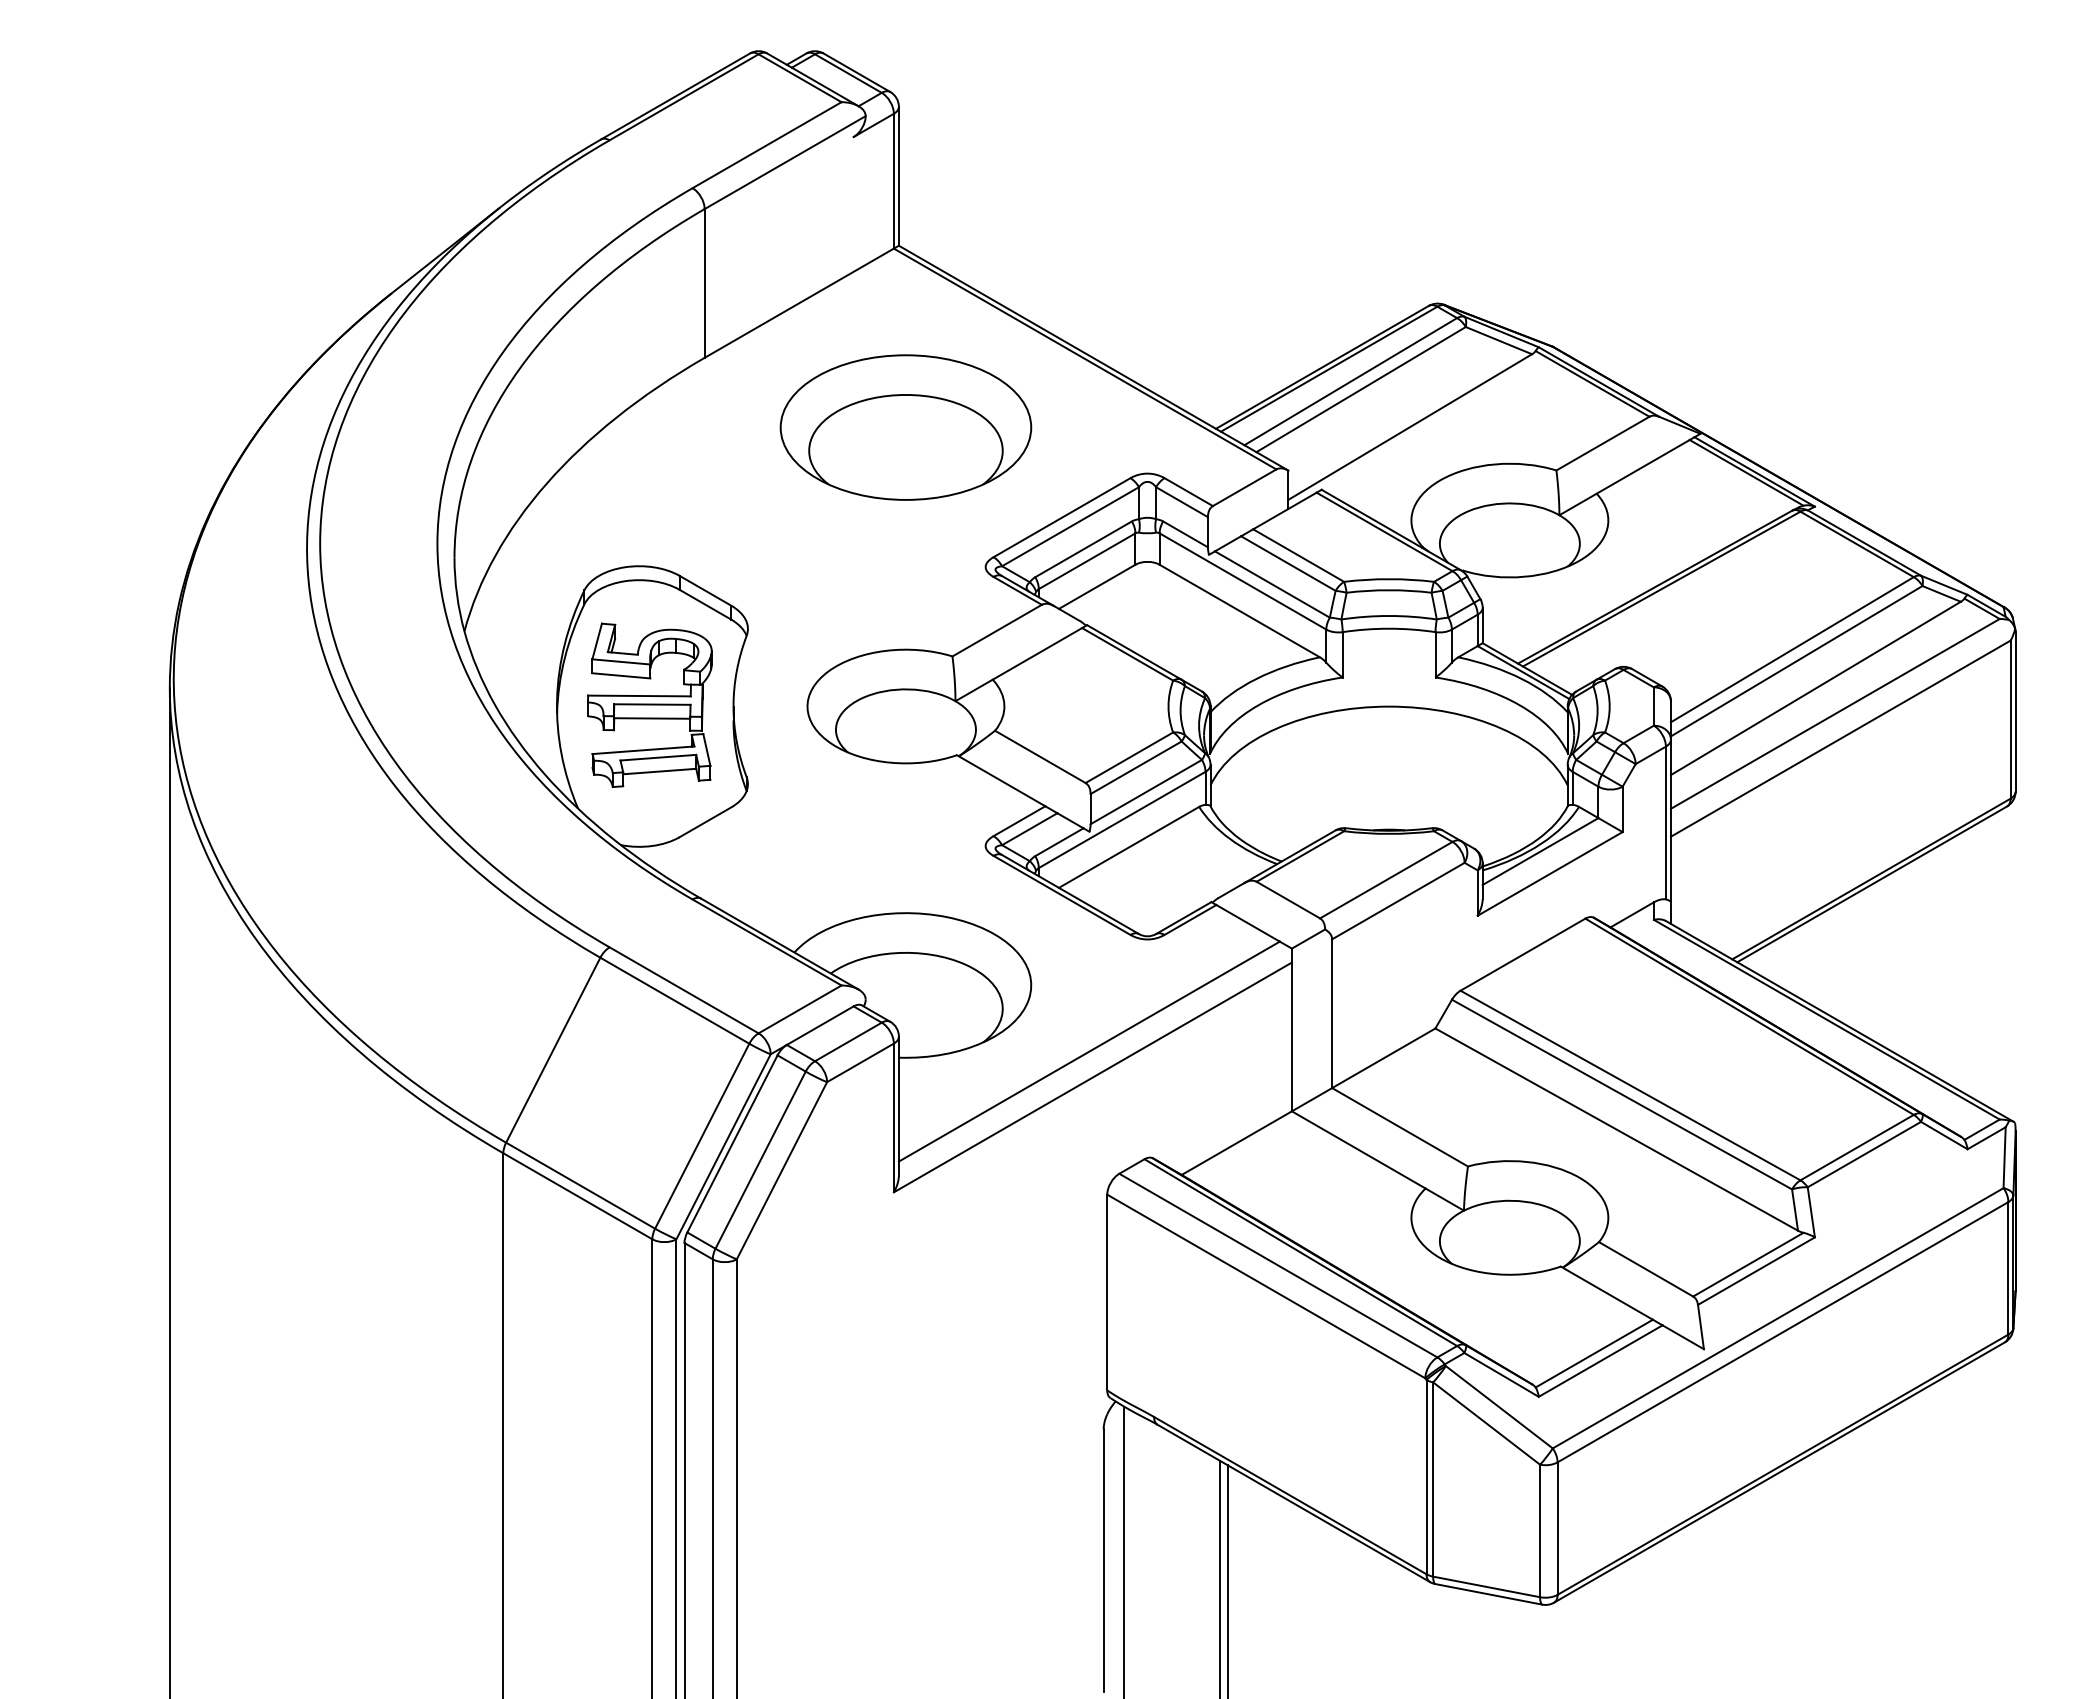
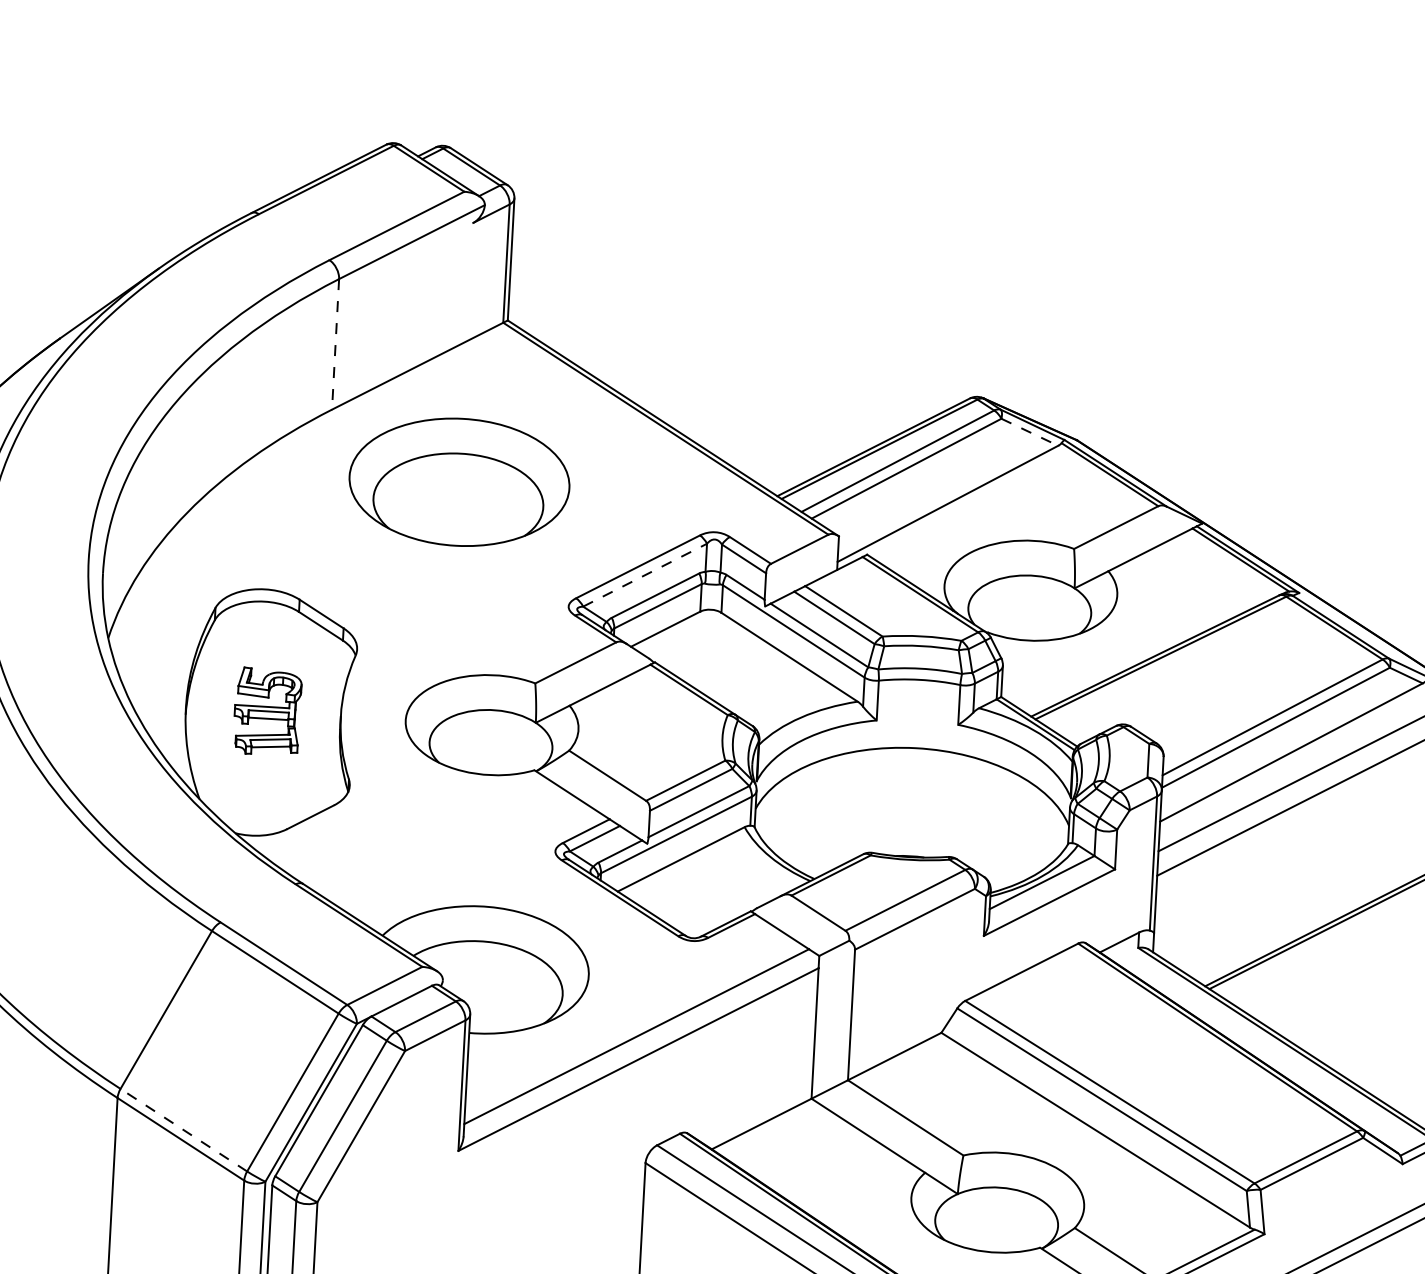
line: (704, 283) -> (335, 344), solid -> dashed
line: (1498, 340) -> (1029, 432), solid -> dashed
part: (905, 427) -> (459, 482), moved
line: (1070, 526) -> (645, 575), solid -> dashed
part: (649, 704) -> (267, 711), size x0.6
line: (580, 1185) -> (183, 1130), solid -> dashed

